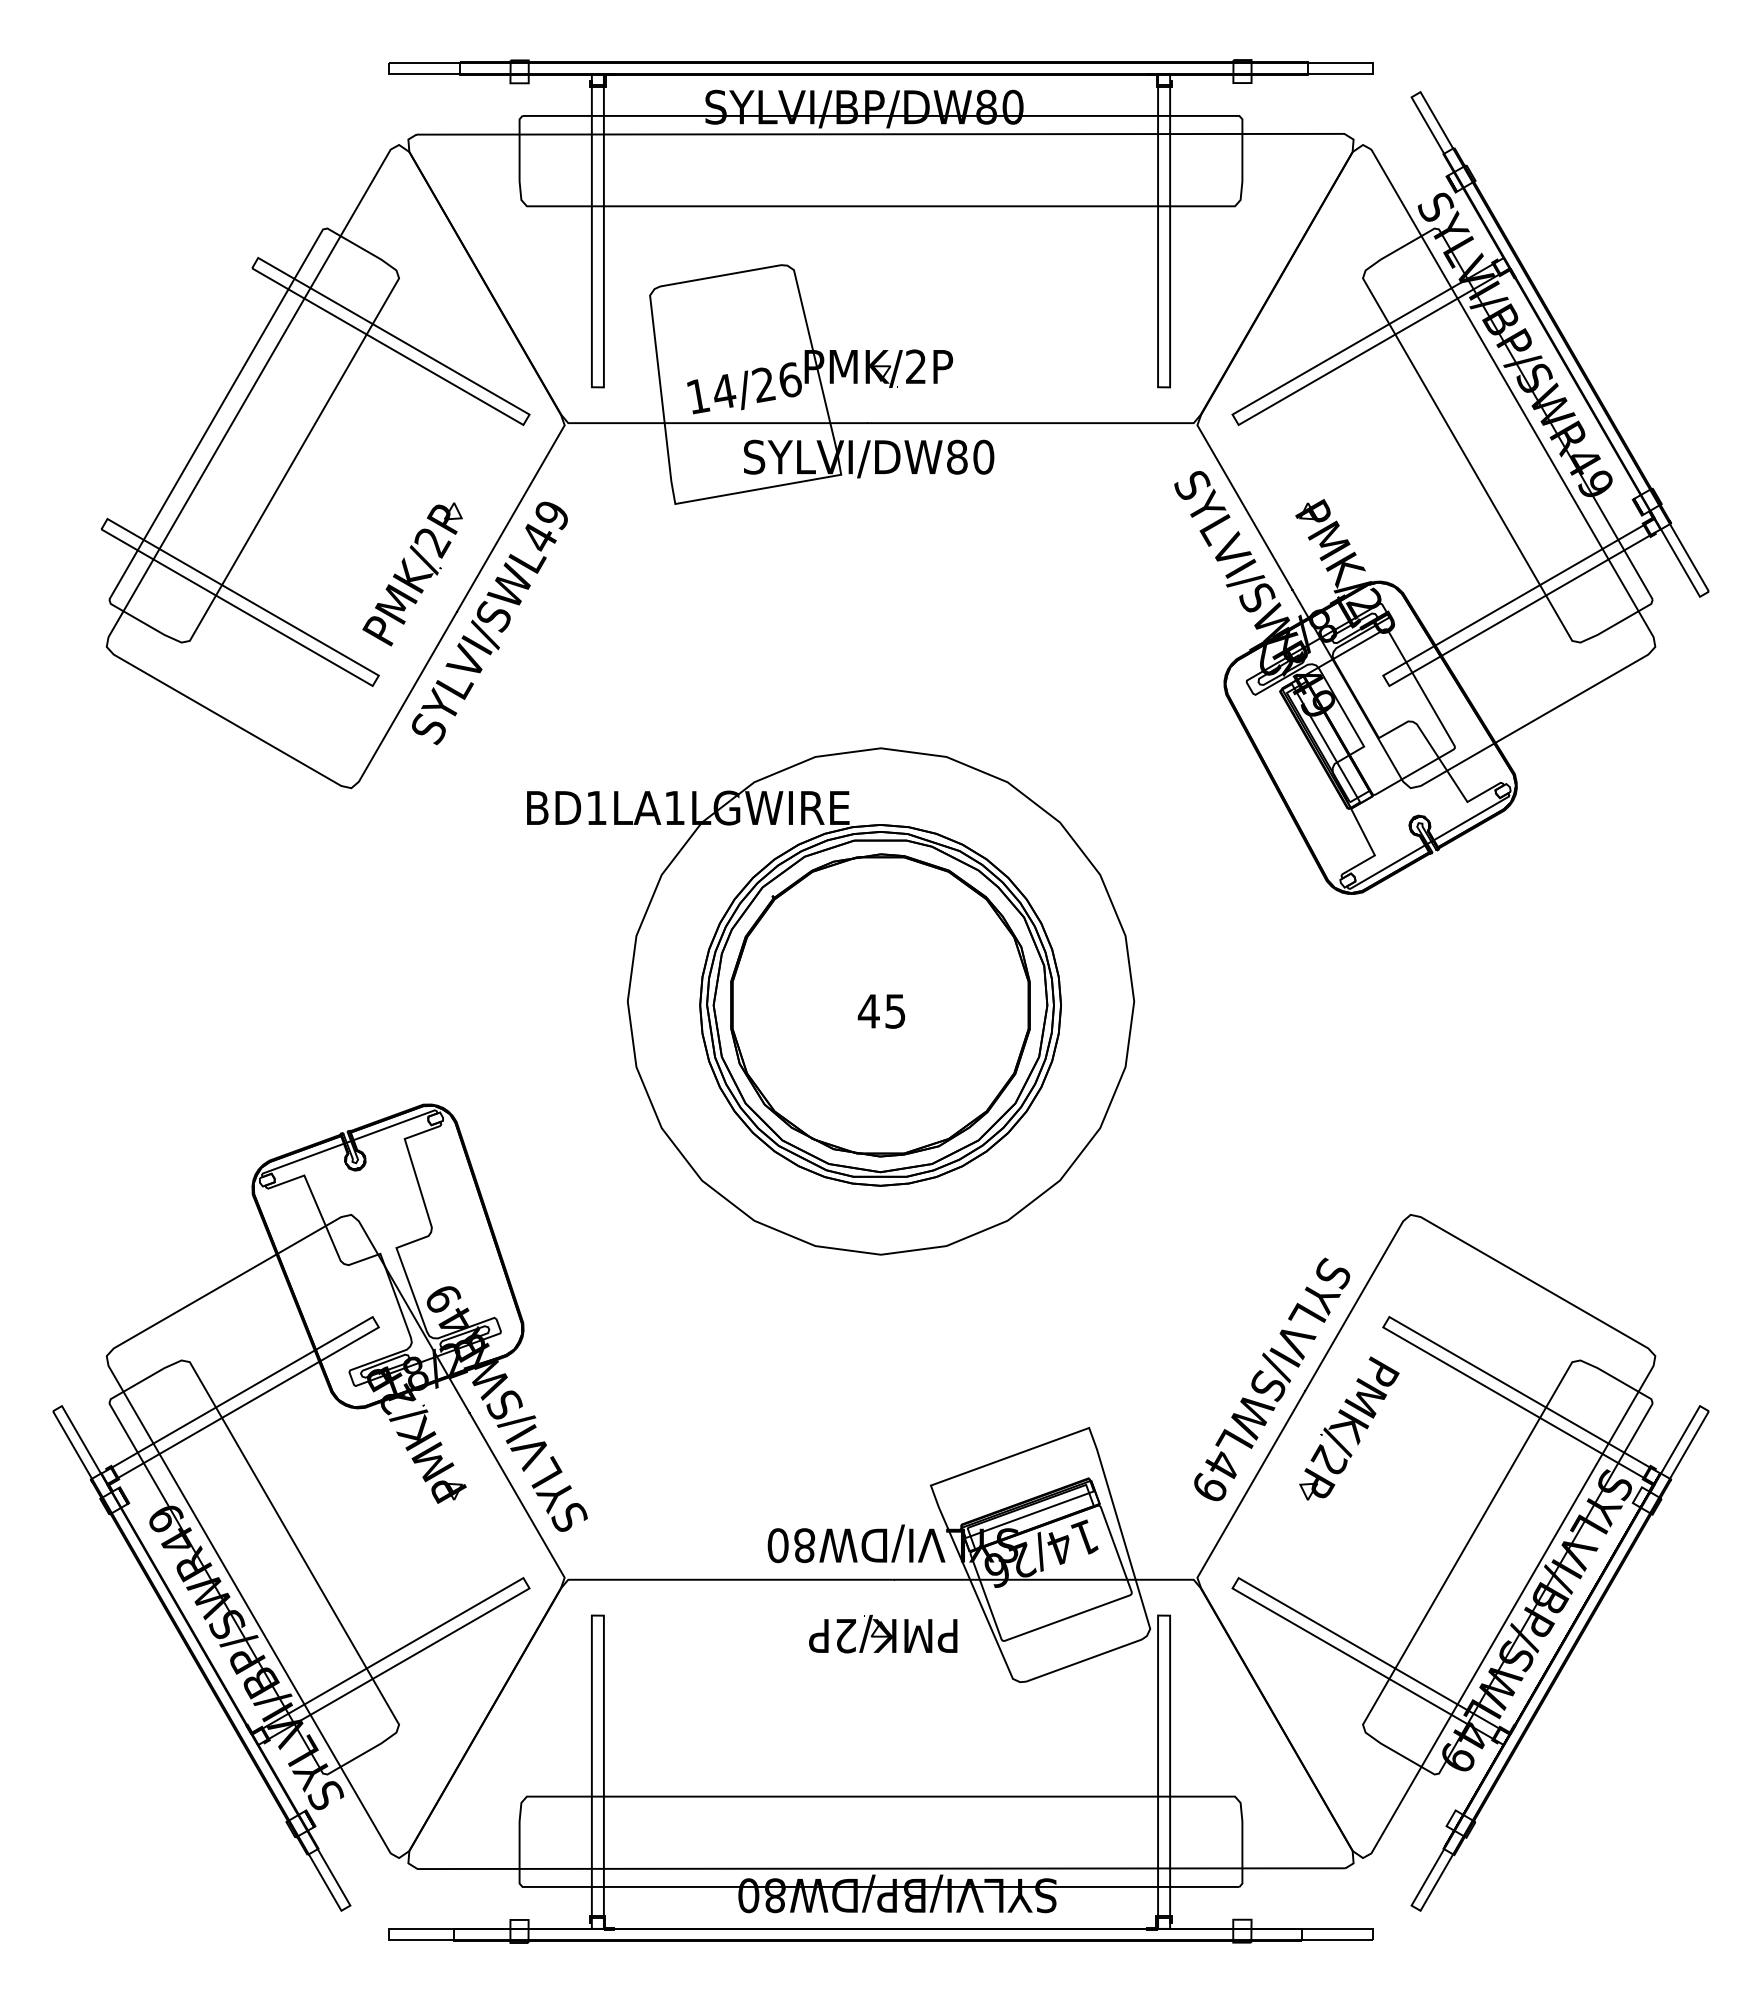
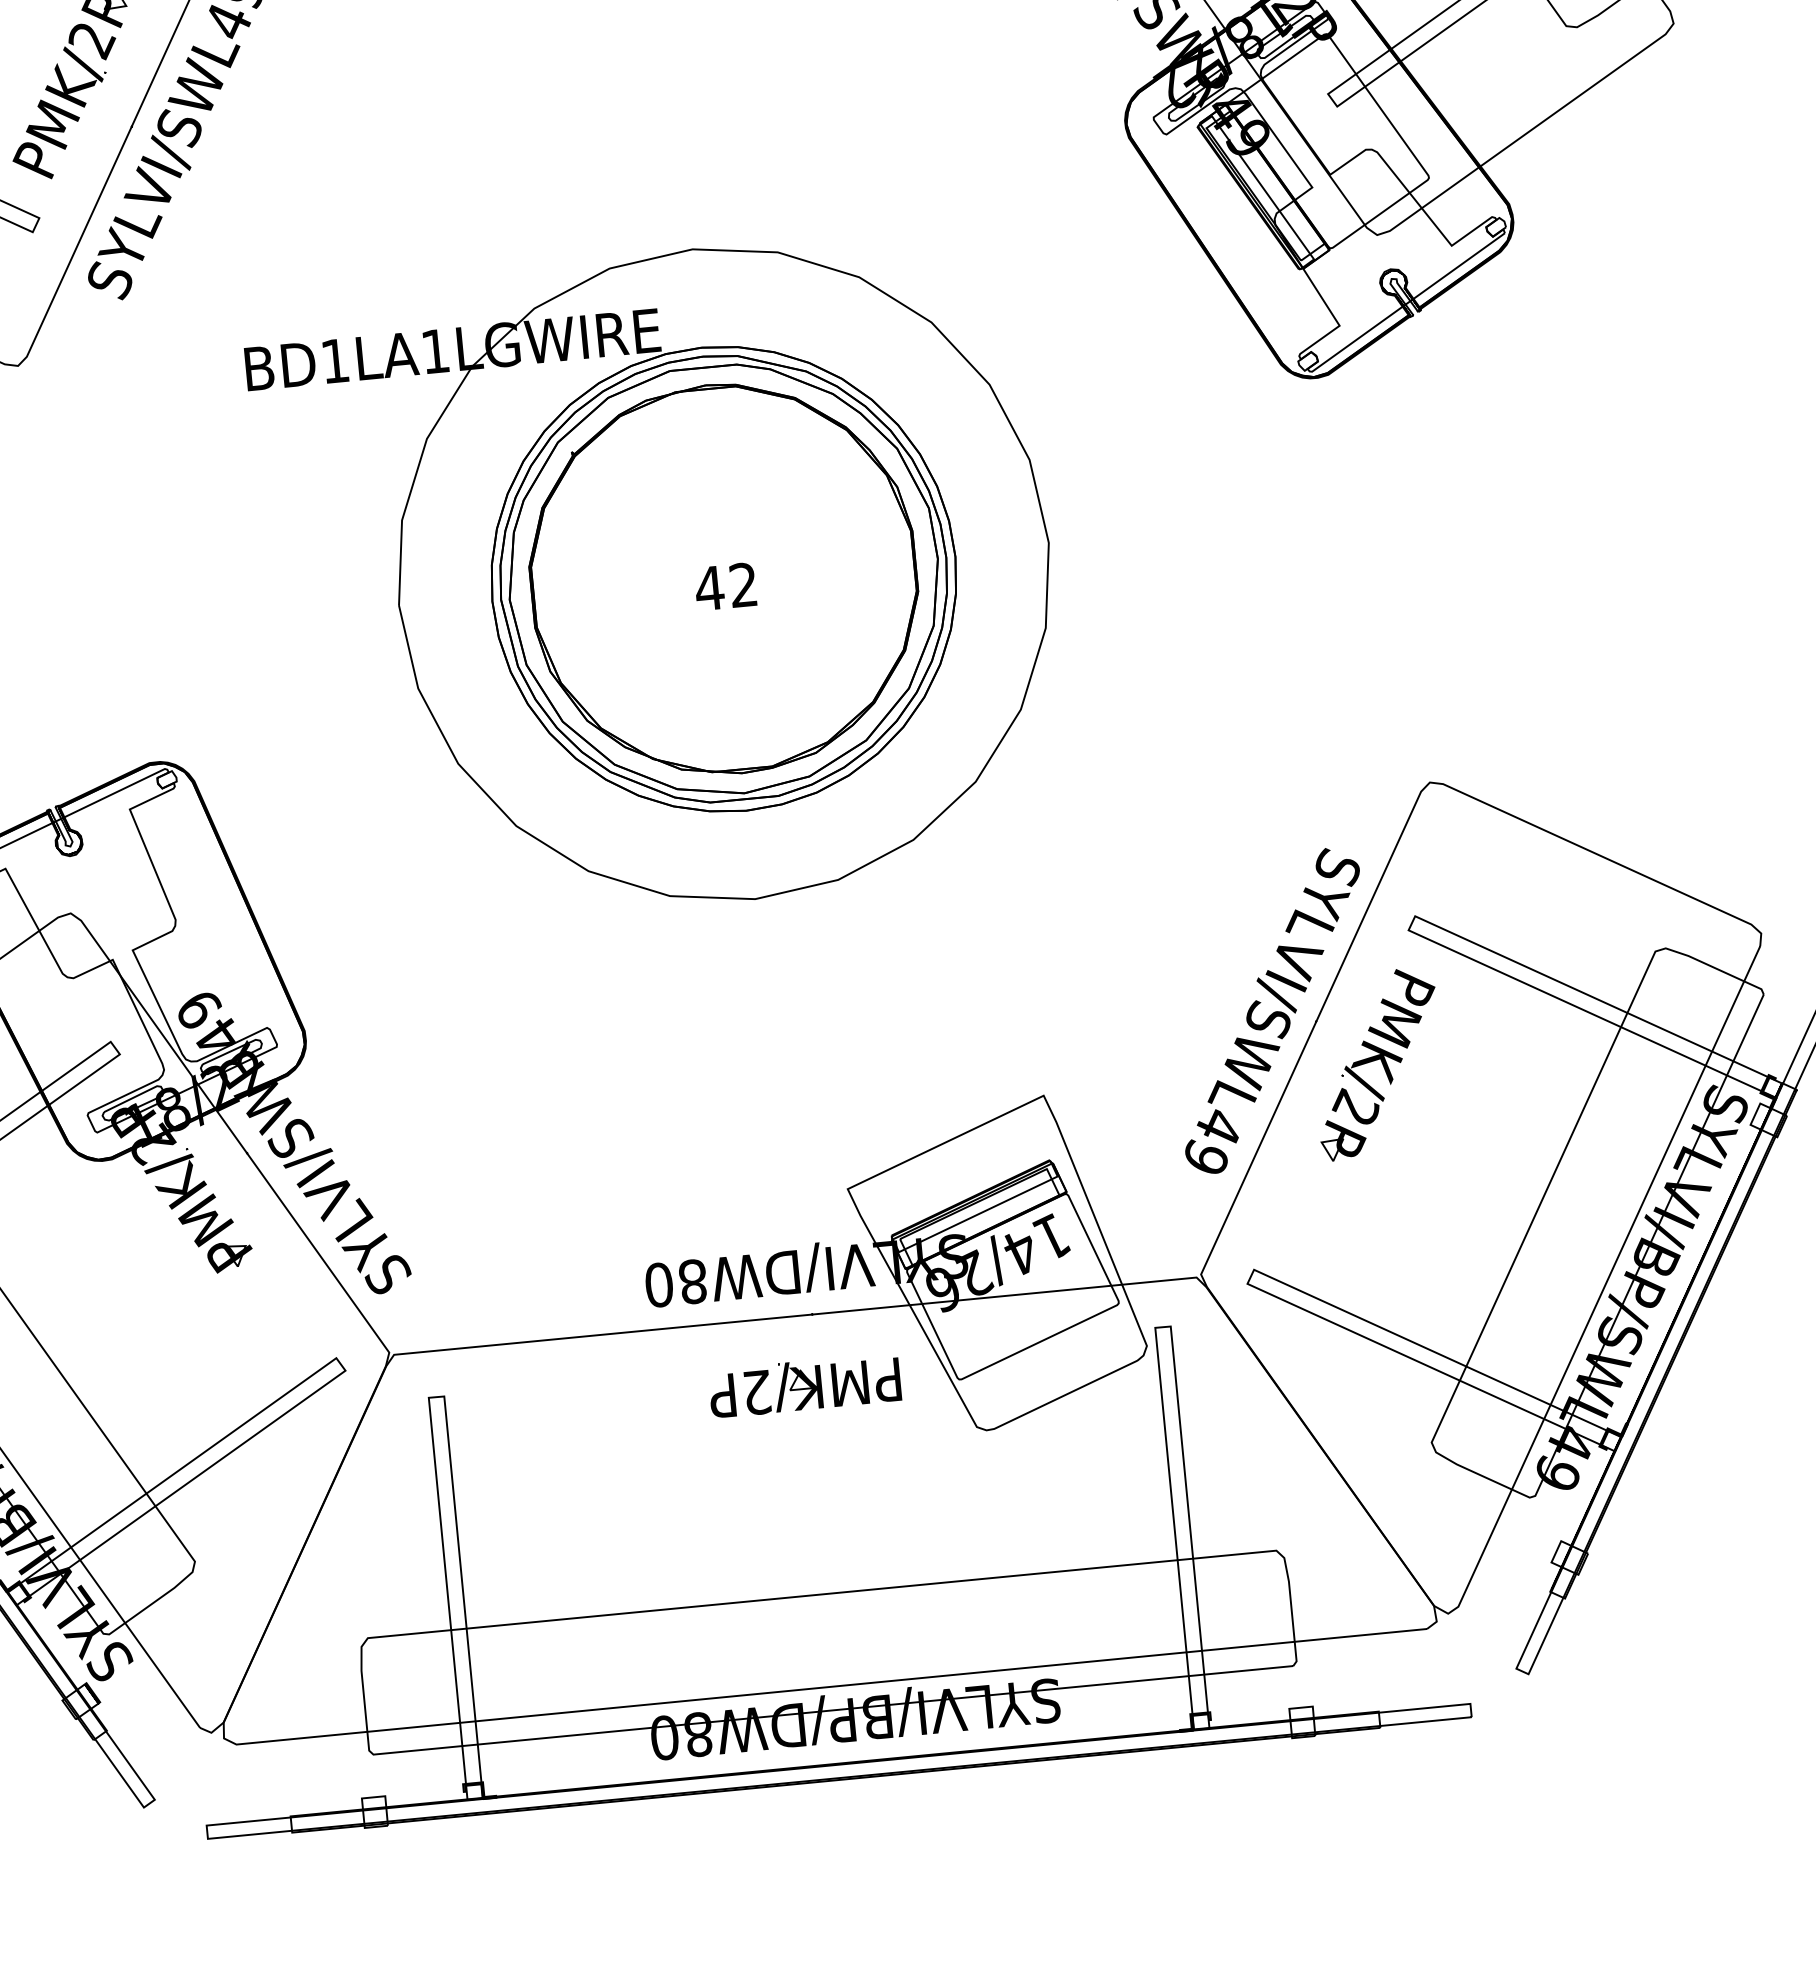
text: (895, 1011) -> (743, 585), 45 -> 42

